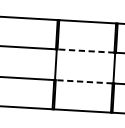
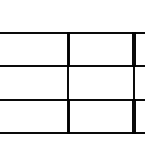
line: (86, 50) -> (101, 65), dashed -> solid
line: (84, 82) -> (101, 100), dashed -> solid

